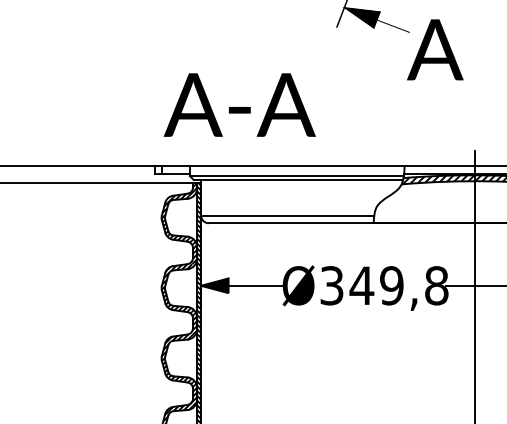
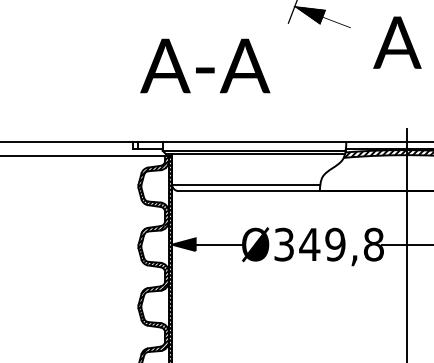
text: (435, 49) -> (397, 42), moved
text: (239, 104) -> (205, 65), moved

